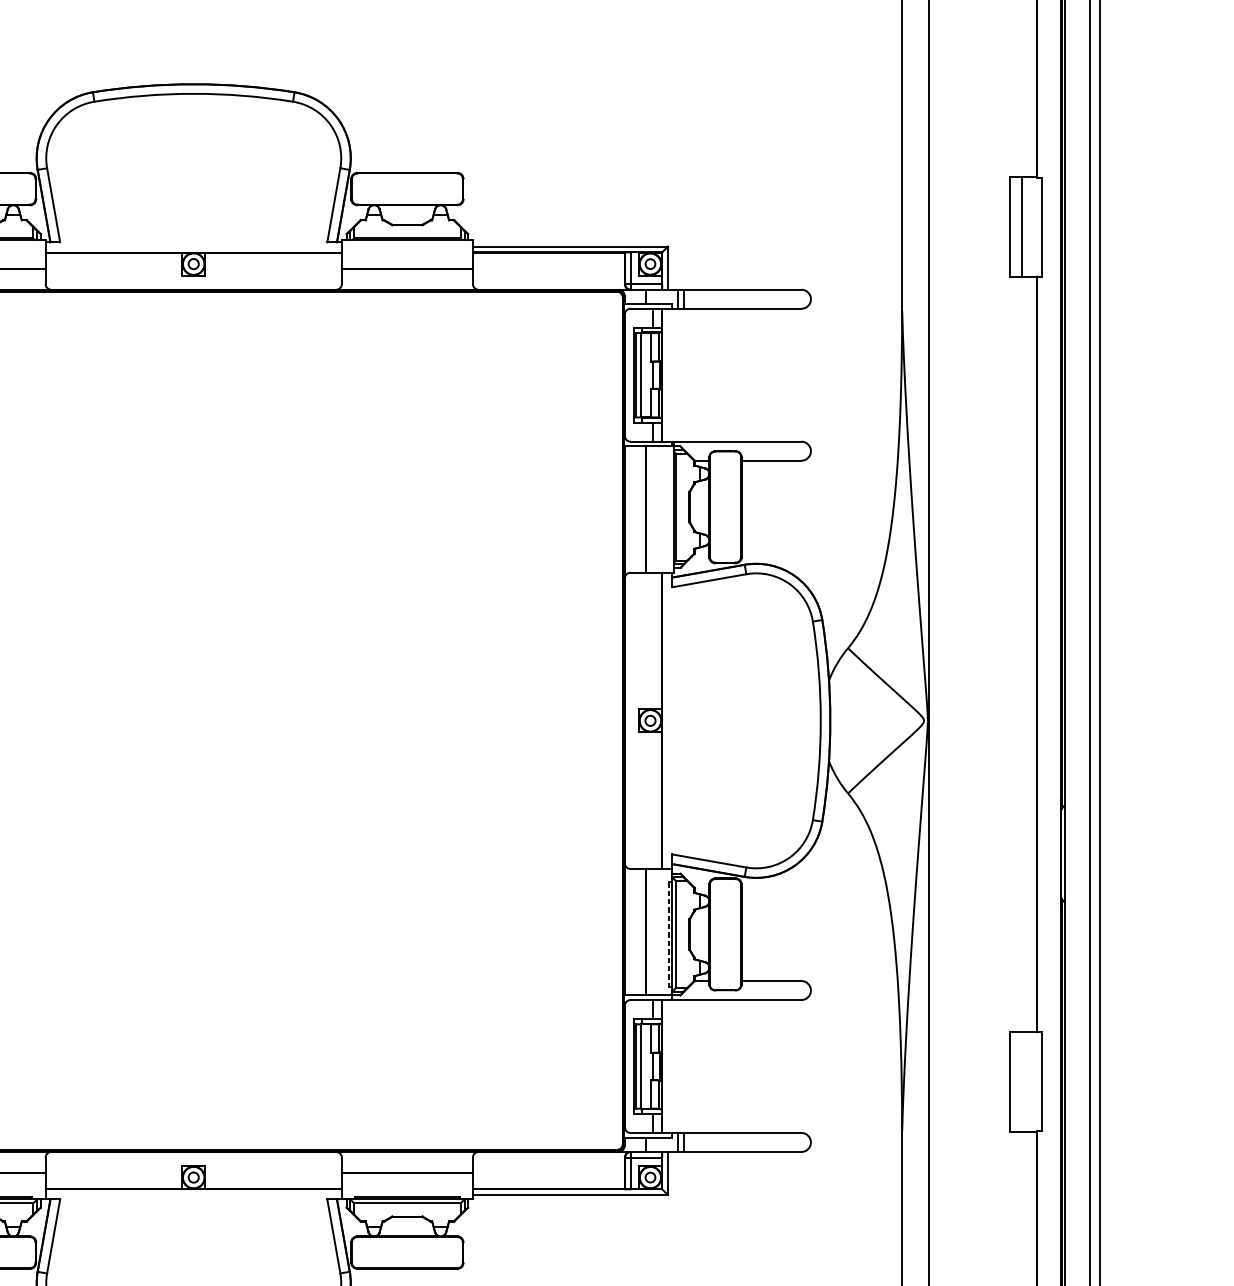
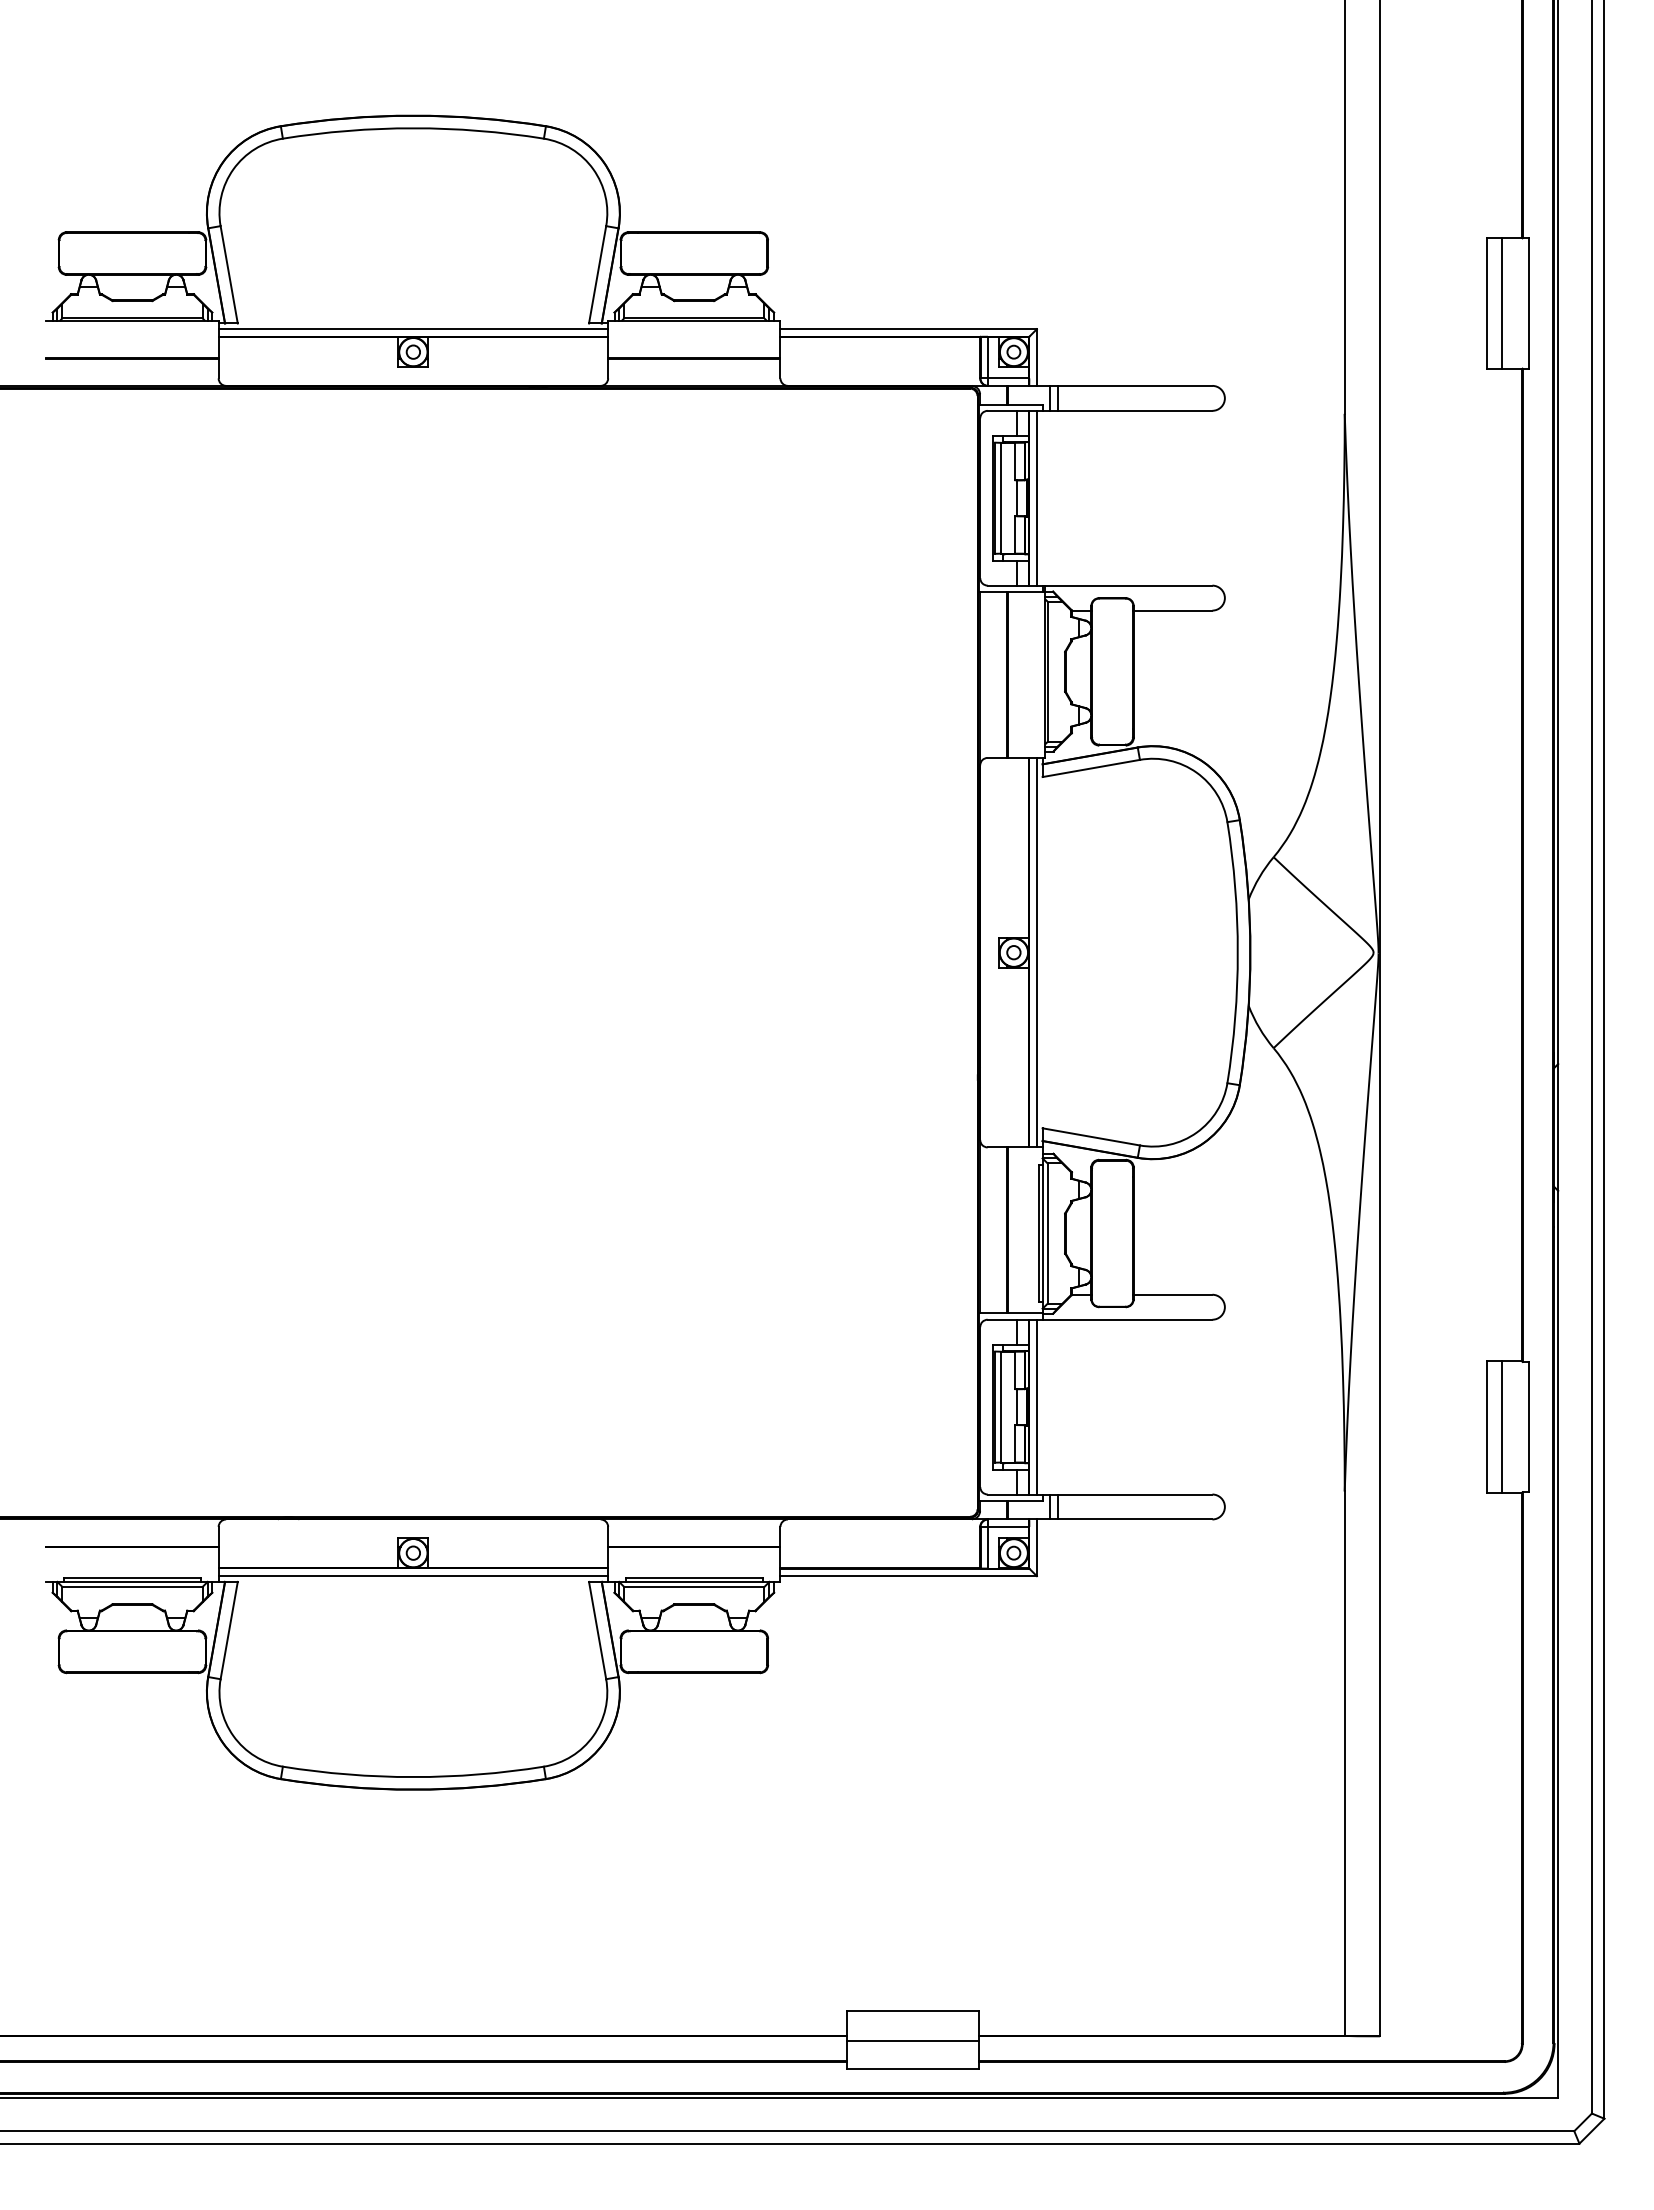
line: (193, 246) -> (413, 329), added
line: (667, 374) -> (1036, 497), added
line: (667, 720) -> (1036, 952), added
line: (669, 934) -> (1038, 1233), dashed -> solid
line: (667, 1066) -> (1036, 1406), added
line: (1021, 1081) -> (1501, 1426), added
line: (193, 1194) -> (413, 1575), added

